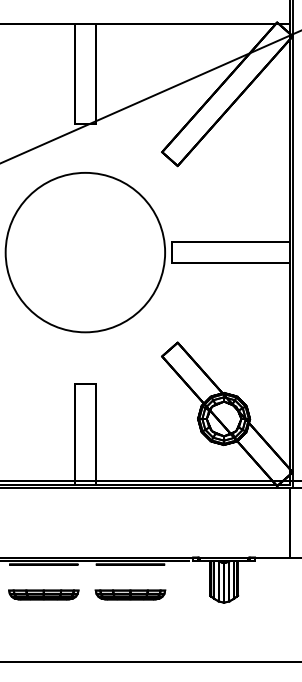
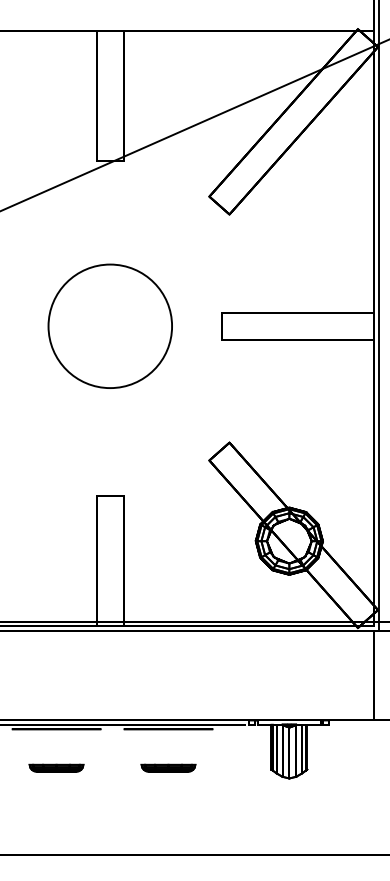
circle: (85, 252) -> (110, 326), size x0.6
part: (43, 594) -> (56, 767), size x0.6
part: (130, 594) -> (168, 767), size x0.6

